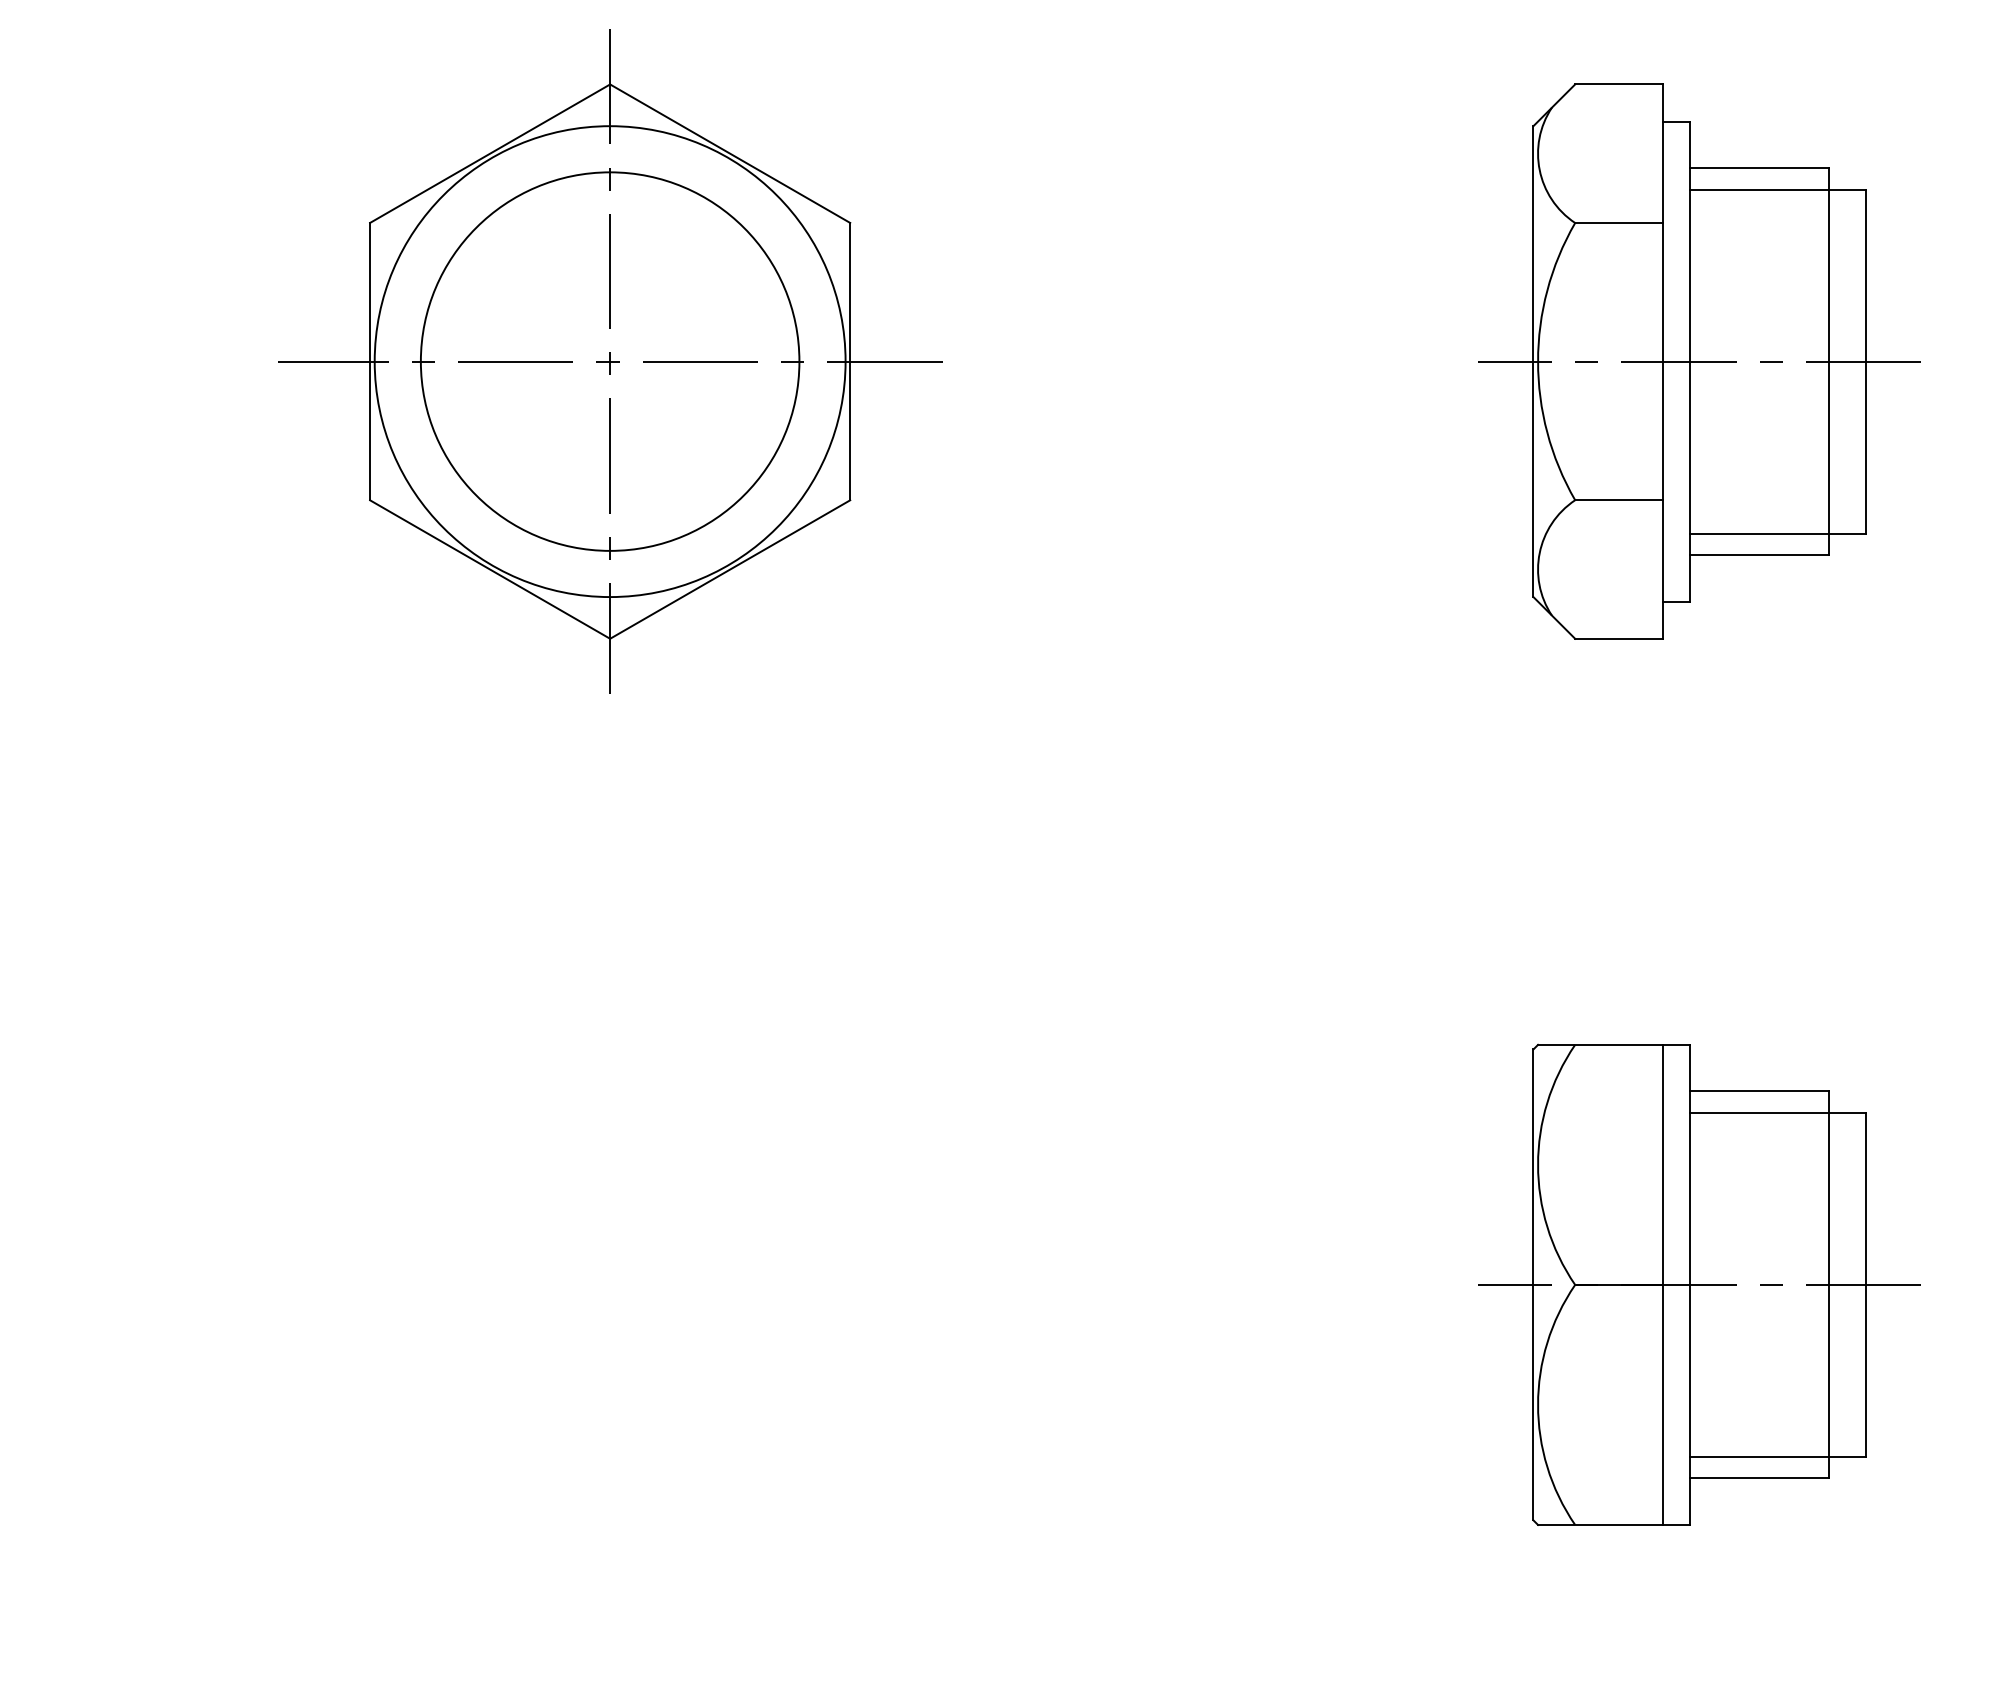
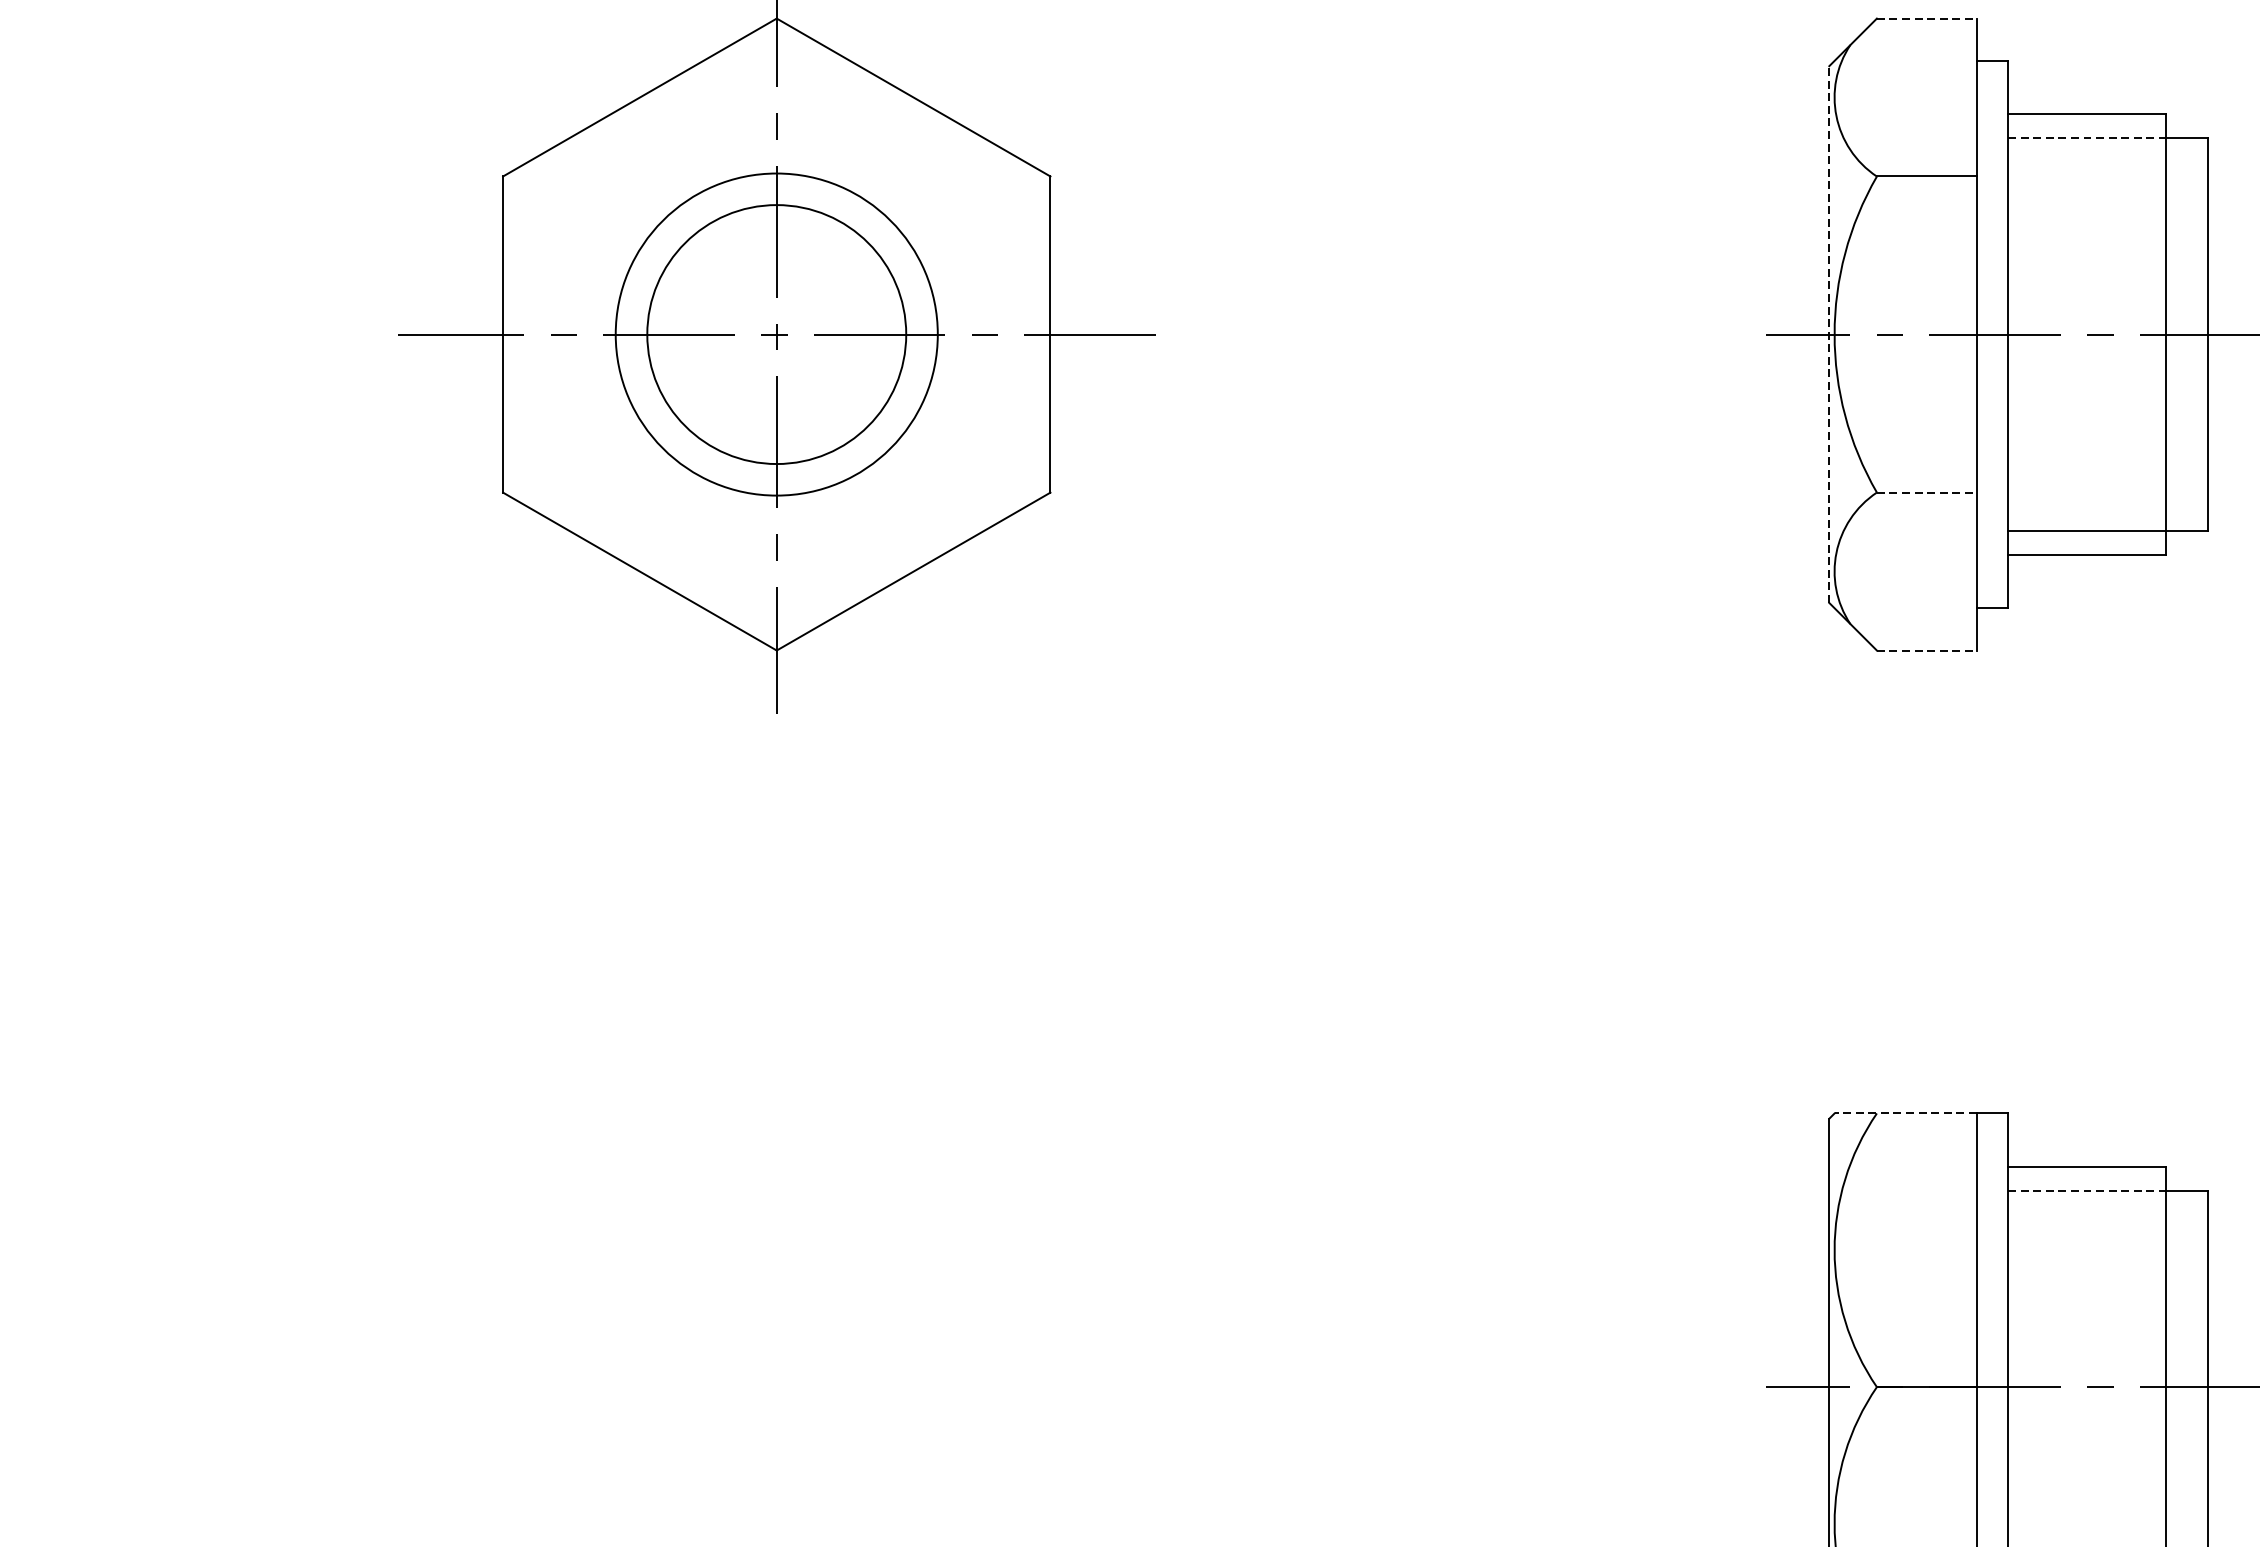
line: (1618, 84) -> (1926, 18), solid -> dashed
line: (1760, 189) -> (2088, 138), solid -> dashed
circle: (609, 361) -> (776, 334), size x0.6
circle: (609, 361) -> (776, 334), size x0.6
line: (1533, 361) -> (1829, 334), solid -> dashed
line: (1618, 500) -> (1926, 492), solid -> dashed
line: (1618, 638) -> (1926, 650), solid -> dashed
line: (1599, 1044) -> (1904, 1113), solid -> dashed
line: (1760, 1112) -> (2088, 1190), solid -> dashed

